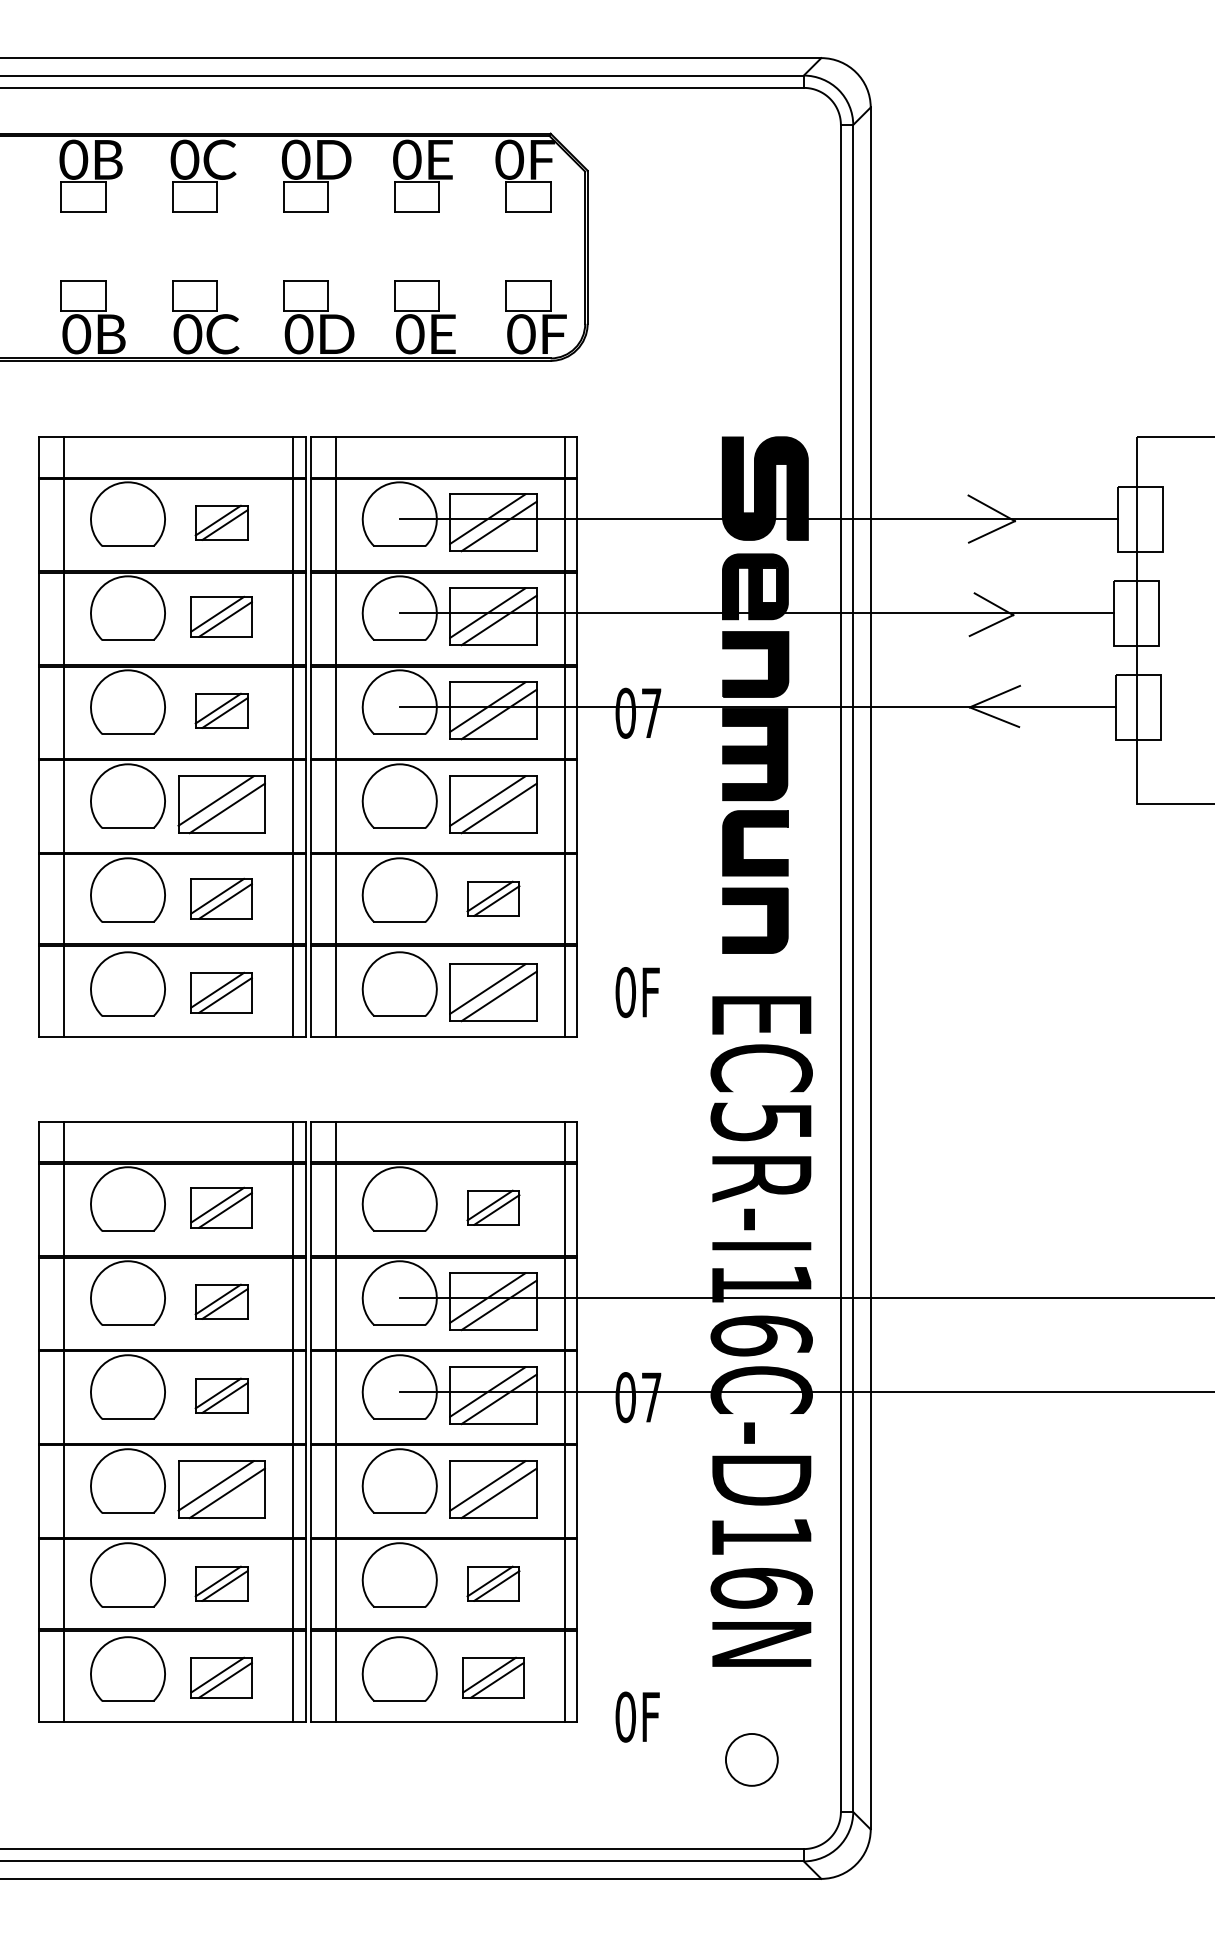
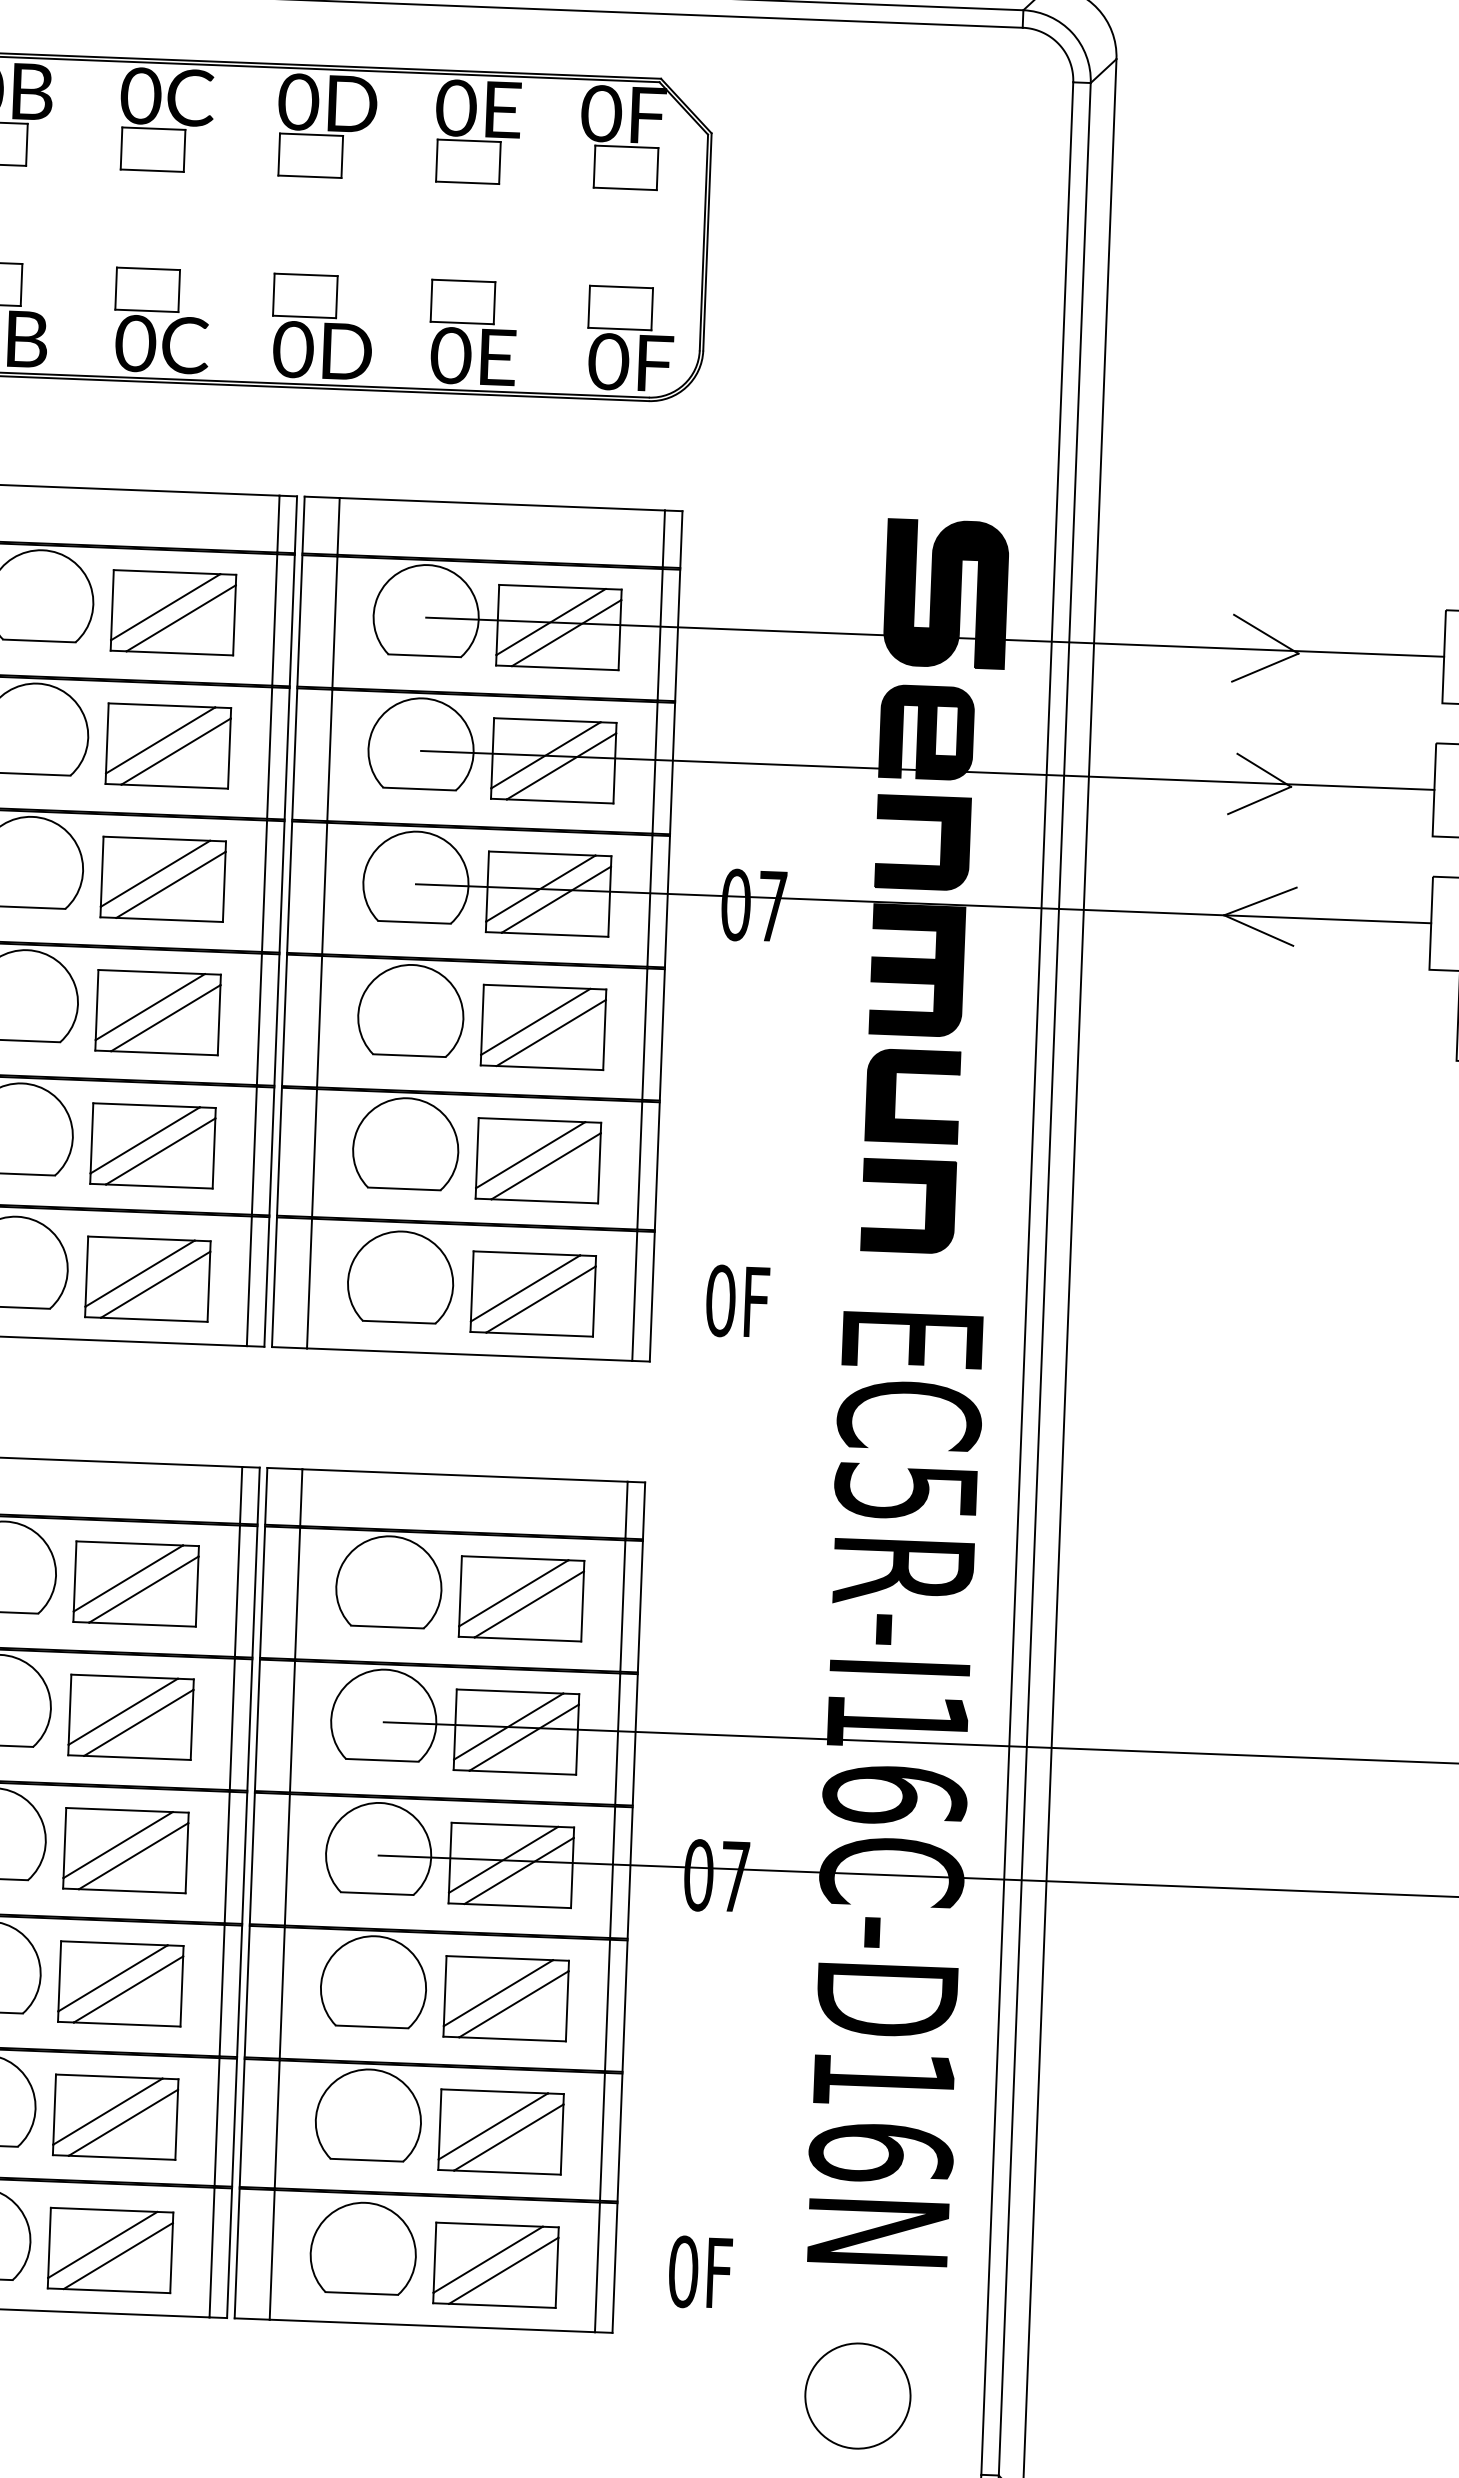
part: (221, 522) -> (173, 612), size x1.67
part: (221, 616) -> (168, 745), size x1.43
part: (221, 710) -> (162, 878), size x1.67
part: (221, 898) -> (152, 1145), size x1.43
part: (493, 898) -> (538, 1160), size x1.67
part: (221, 992) -> (147, 1278), size x1.43
part: (221, 1207) -> (135, 1583), size x1.43
part: (493, 1207) -> (521, 1598), size x1.67
part: (221, 1301) -> (130, 1717), size x1.67
part: (221, 1395) -> (125, 1850), size x1.67
part: (221, 1583) -> (115, 2117), size x1.67
part: (493, 1583) -> (501, 2131), size x1.67
part: (221, 1677) -> (110, 2250), size x1.43
part: (493, 1677) -> (495, 2265), size x1.43
text: (637, 1716) -> (700, 2271), moved
circle: (751, 1759) -> (857, 2395), size x1.43

